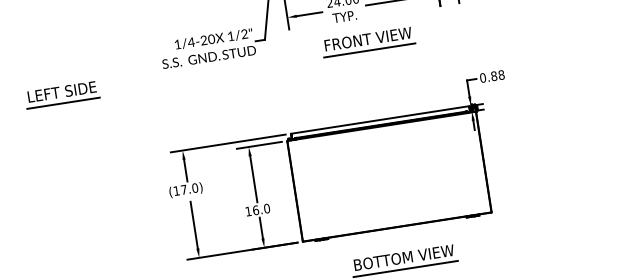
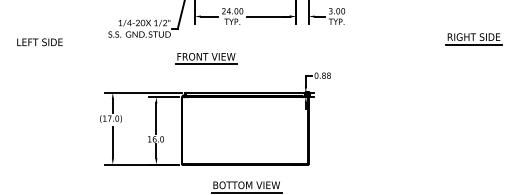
part: (368, 41) -> (206, 58), moved
line: (63, 102) -> (39, 49), removed

